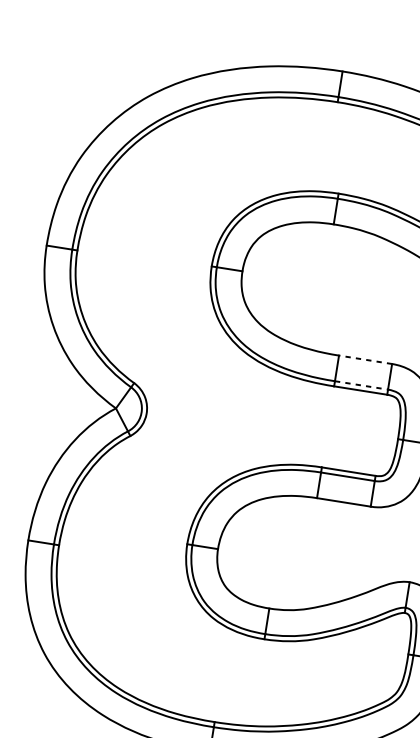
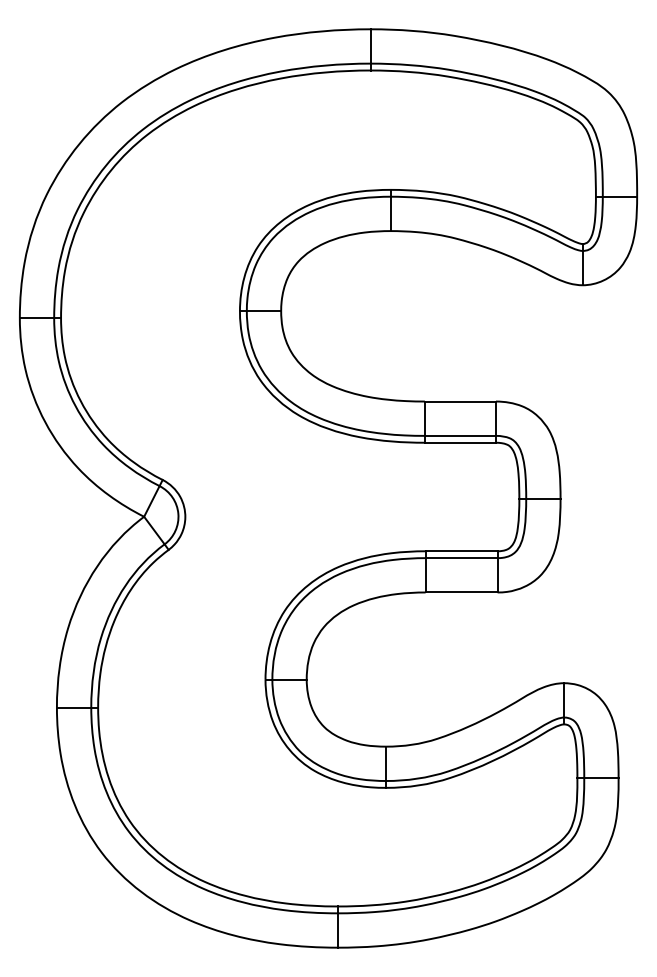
line: (365, 359) -> (460, 401), dashed -> solid
line: (361, 385) -> (460, 435), dashed -> solid

